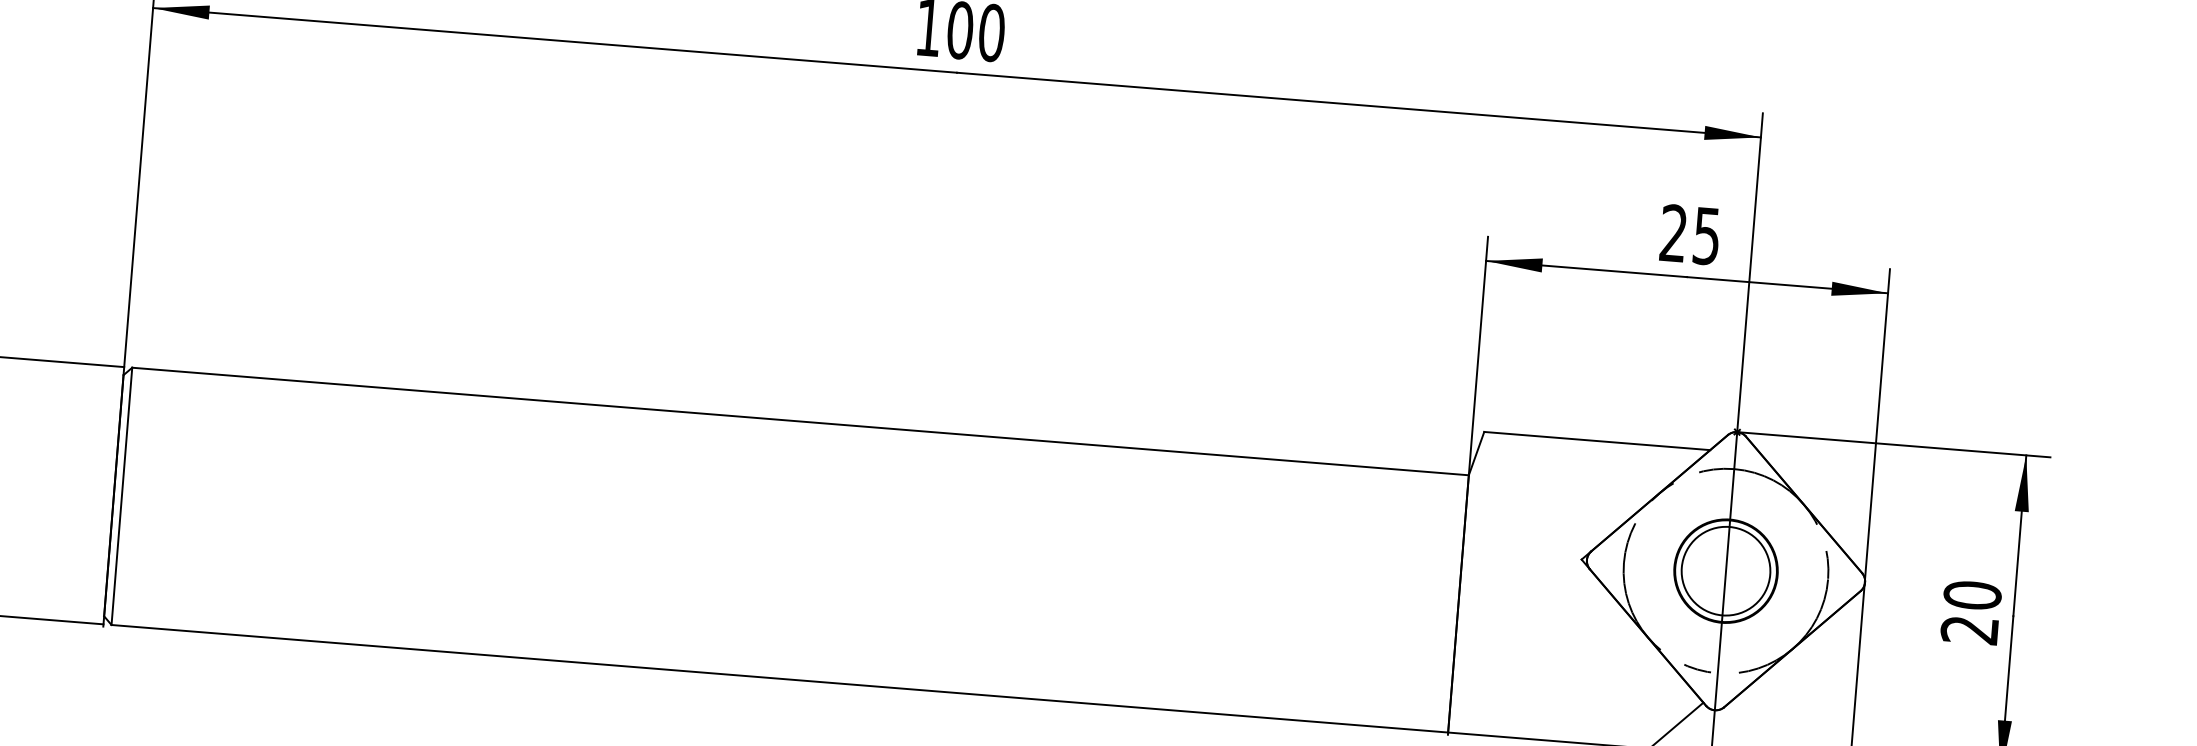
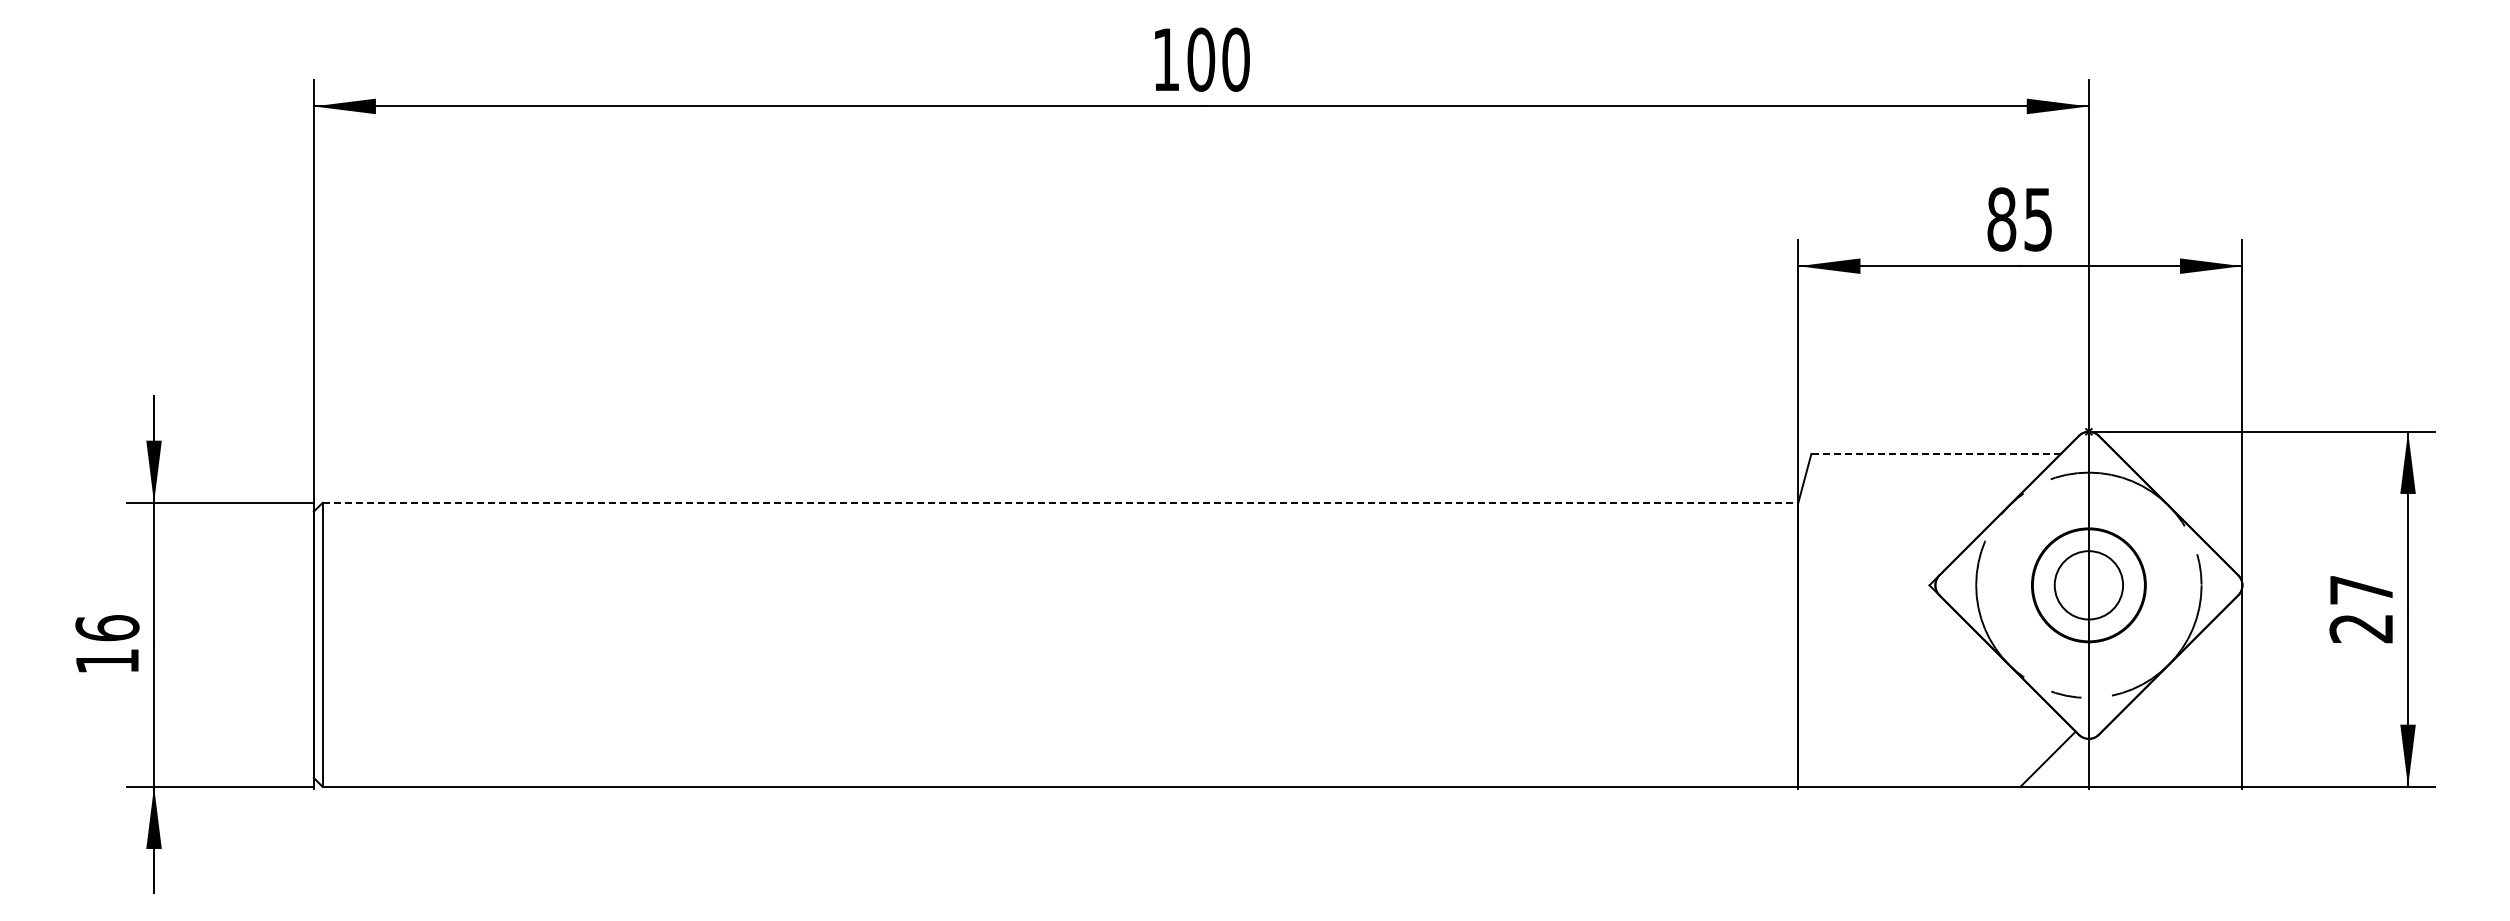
text: (1673, 233) -> (2001, 219), 25 -> 85
line: (800, 421) -> (1060, 502), solid -> dashed
line: (1597, 440) -> (1936, 453), solid -> dashed
circle: (1725, 571) -> (2088, 585), size x0.7
text: (1972, 595) -> (2361, 590), 20 -> 27

